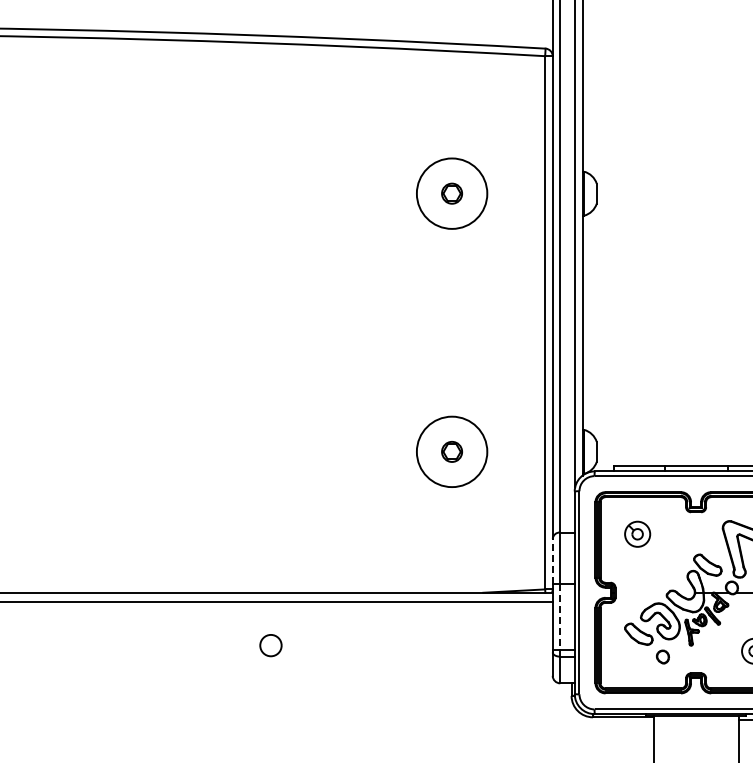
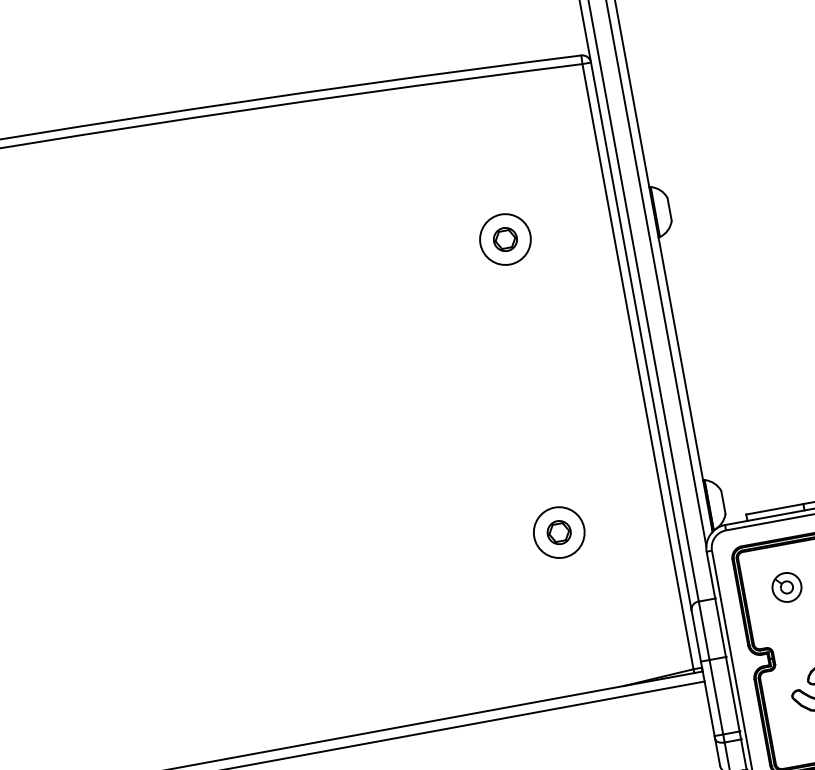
circle: (452, 193) -> (505, 239), size x0.62
circle: (452, 451) -> (559, 532), size x0.62
line: (552, 561) -> (696, 636), dashed -> solid
line: (560, 616) -> (716, 696), dashed -> solid

